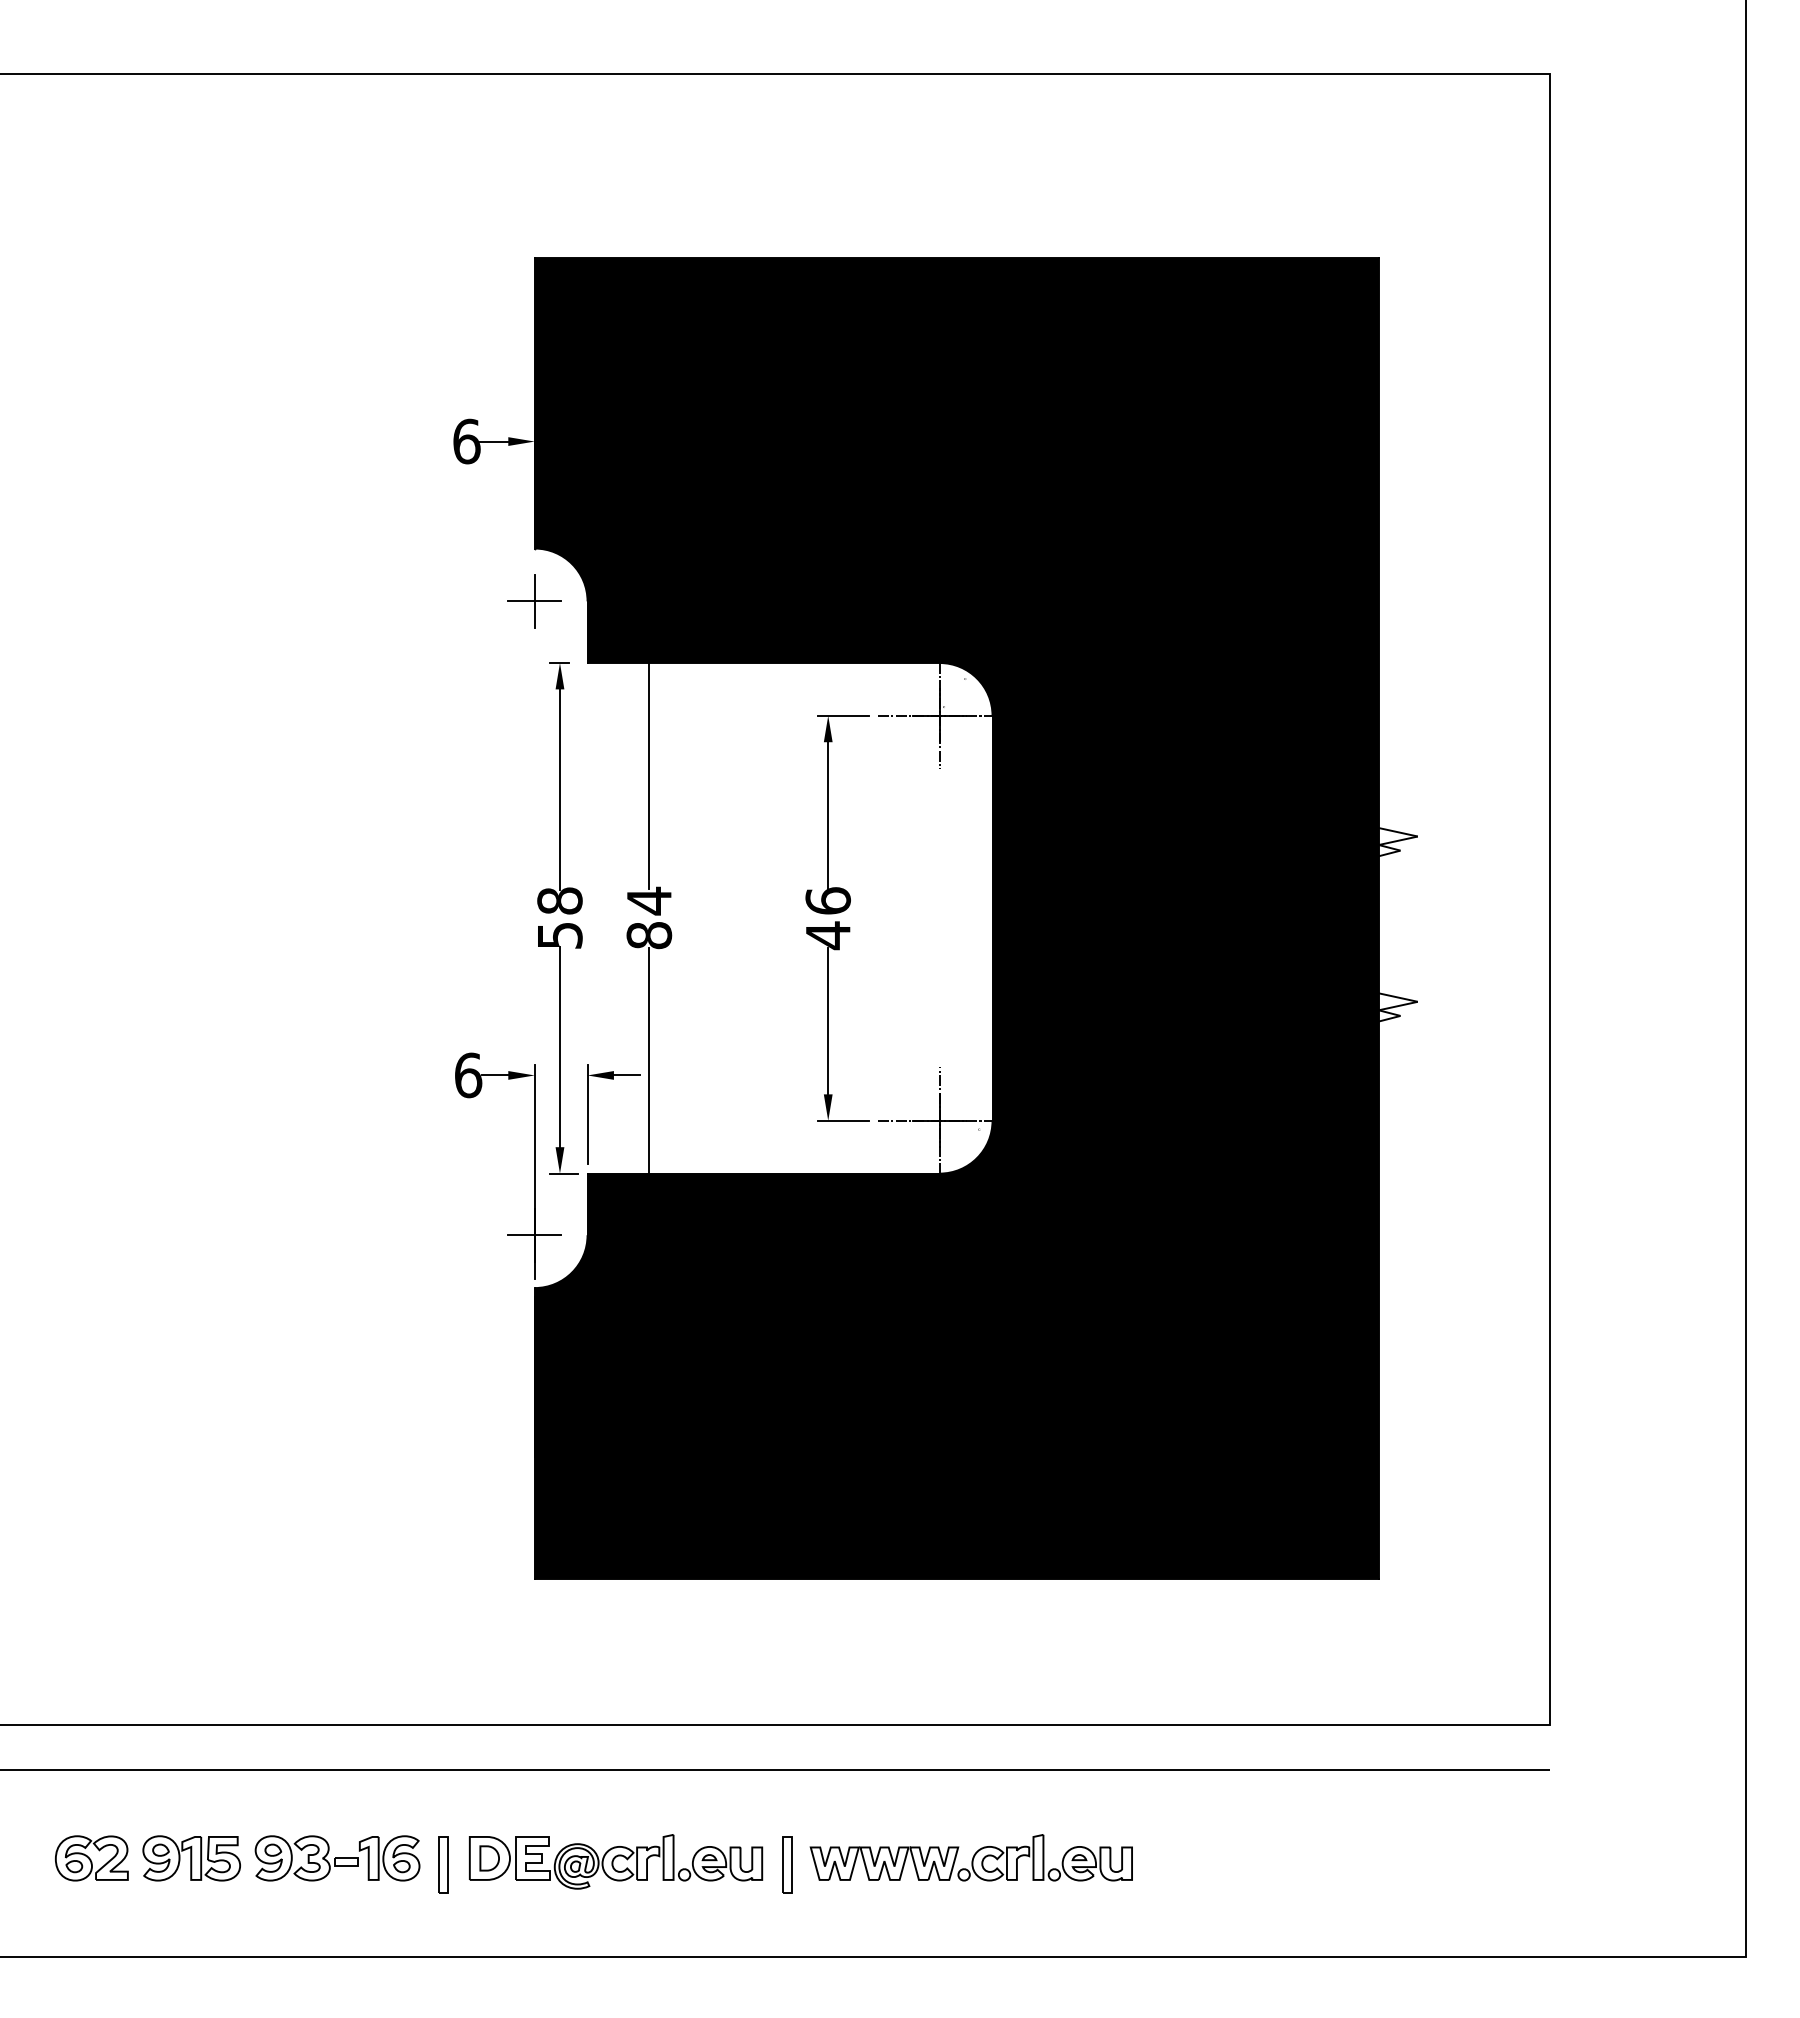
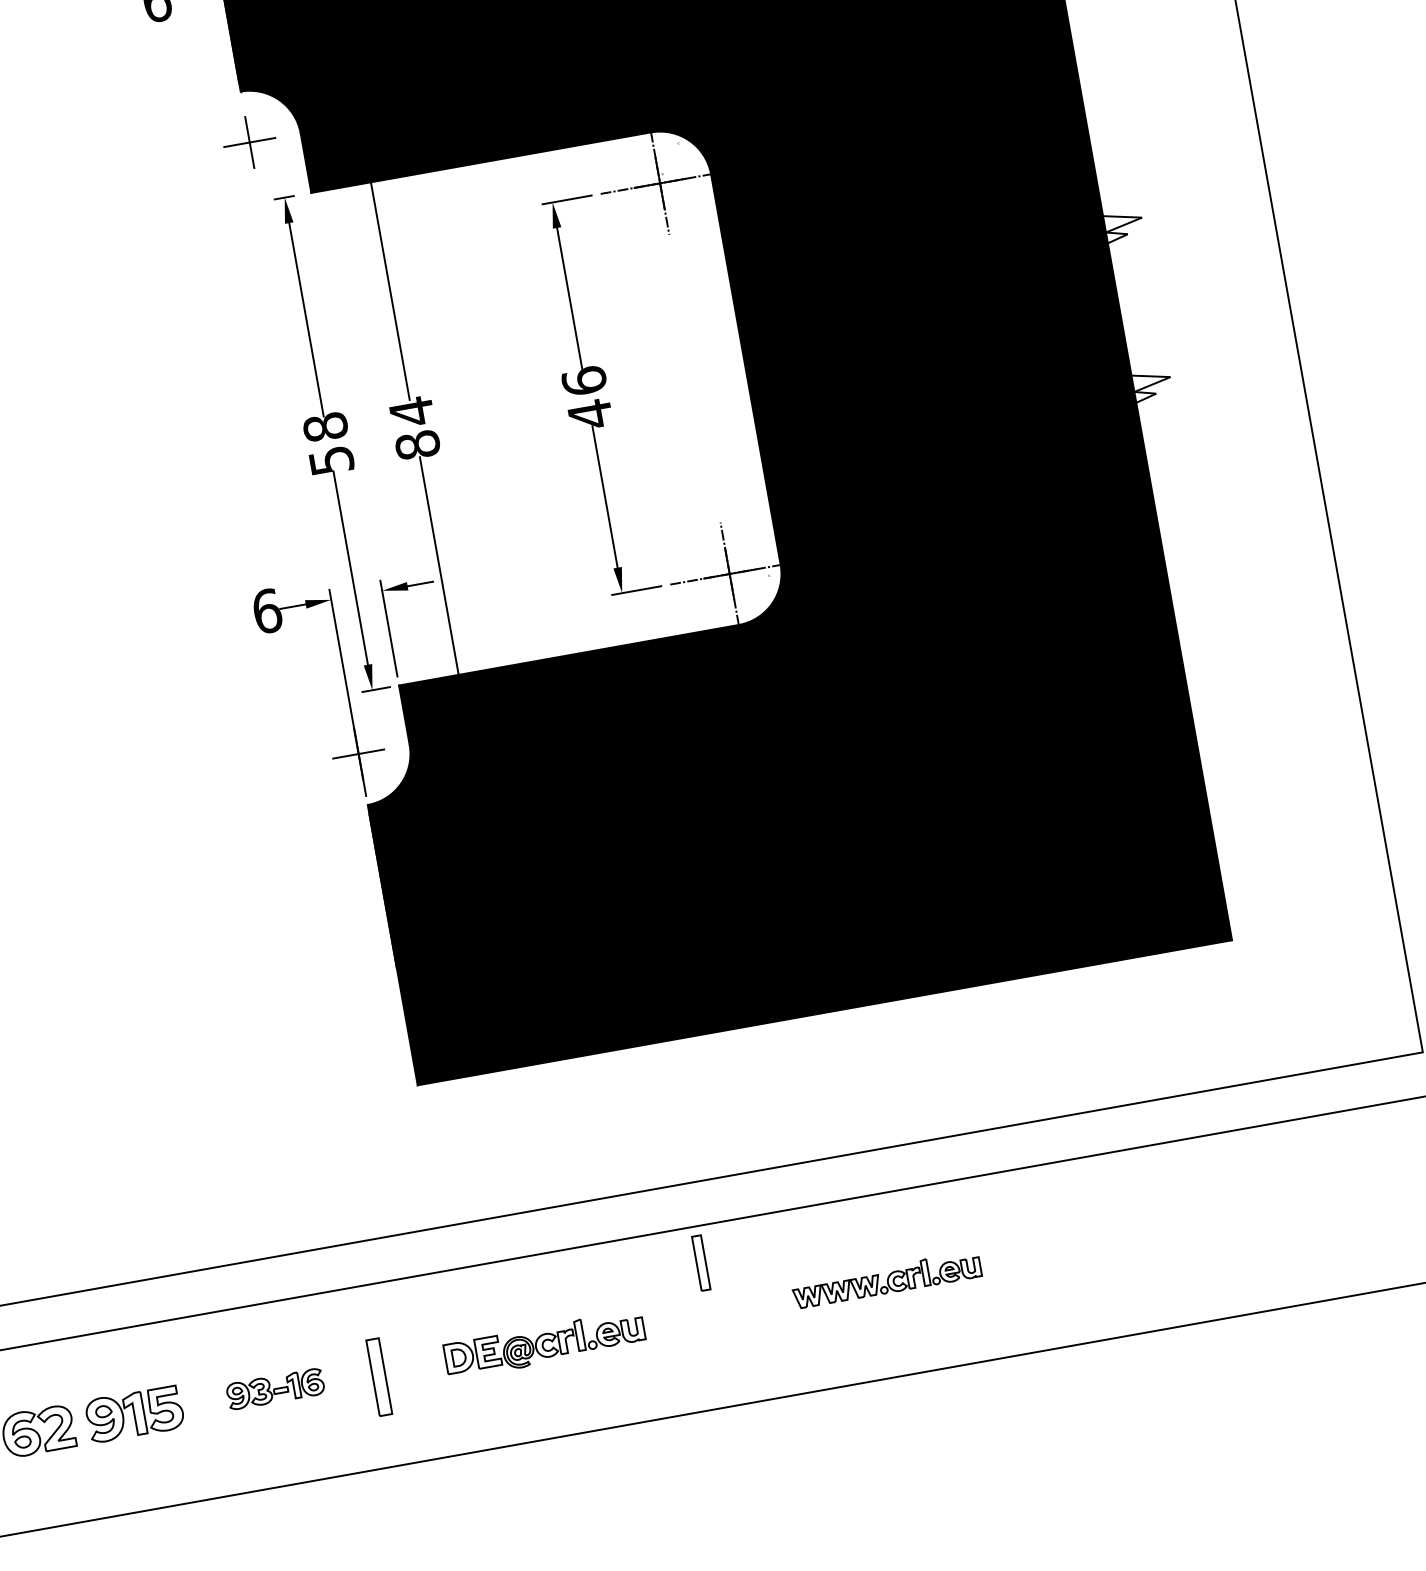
part: (970, 1857) -> (886, 1279), size x0.6
part: (337, 1858) -> (275, 1389), size x0.6
part: (616, 1861) -> (545, 1344), size x0.7
part: (443, 1864) -> (378, 1376), size x1.4
part: (787, 1864) -> (700, 1262), moved

